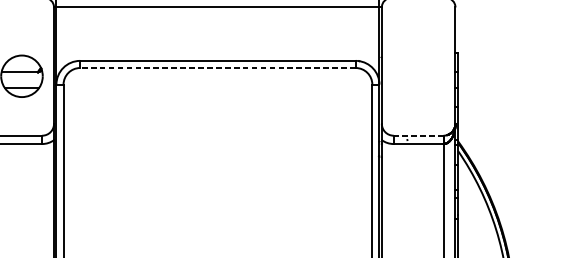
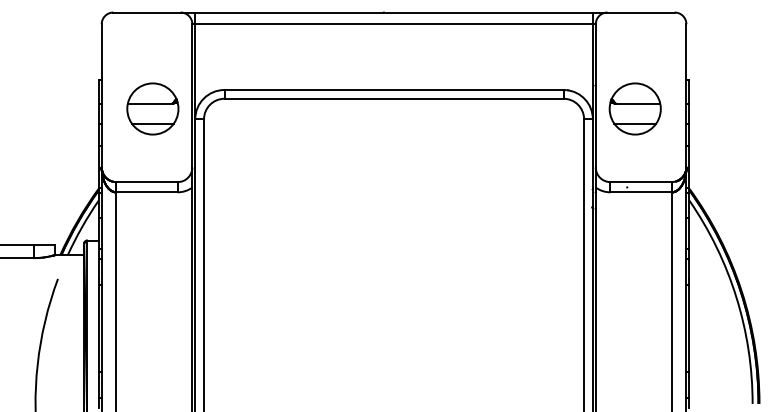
line: (218, 67) -> (394, 98), dashed -> solid
part: (413, 75) -> (634, 108), added
line: (418, 136) -> (641, 182), dashed -> solid

